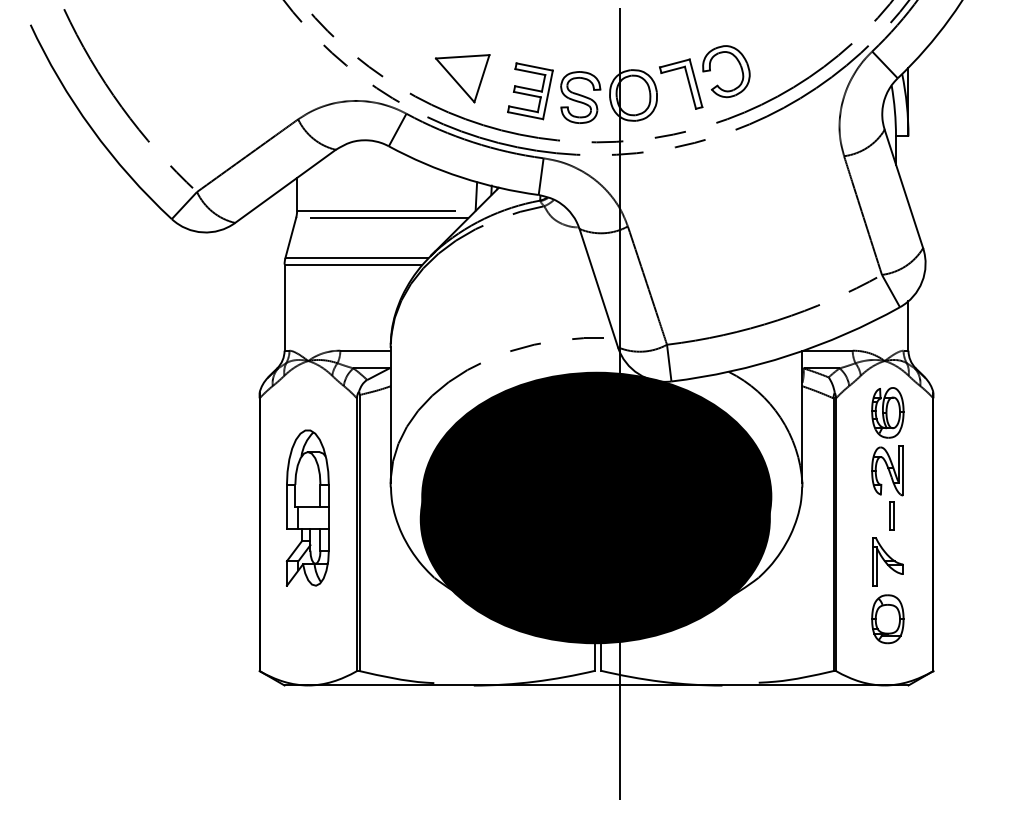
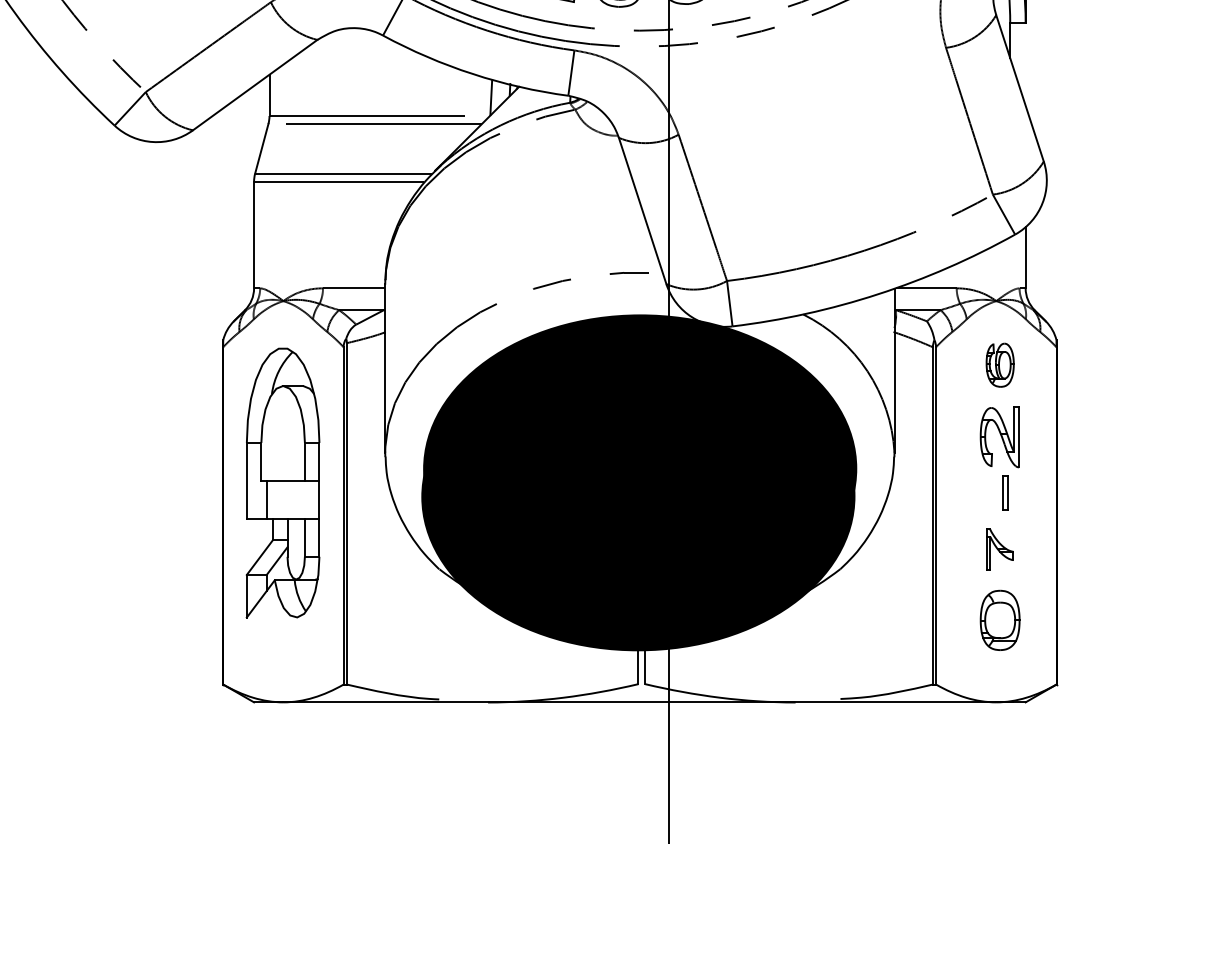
part: (887, 412) -> (999, 364), size x0.7
part: (307, 507) -> (282, 482), size x1.4
part: (887, 561) -> (999, 549), size x0.7

